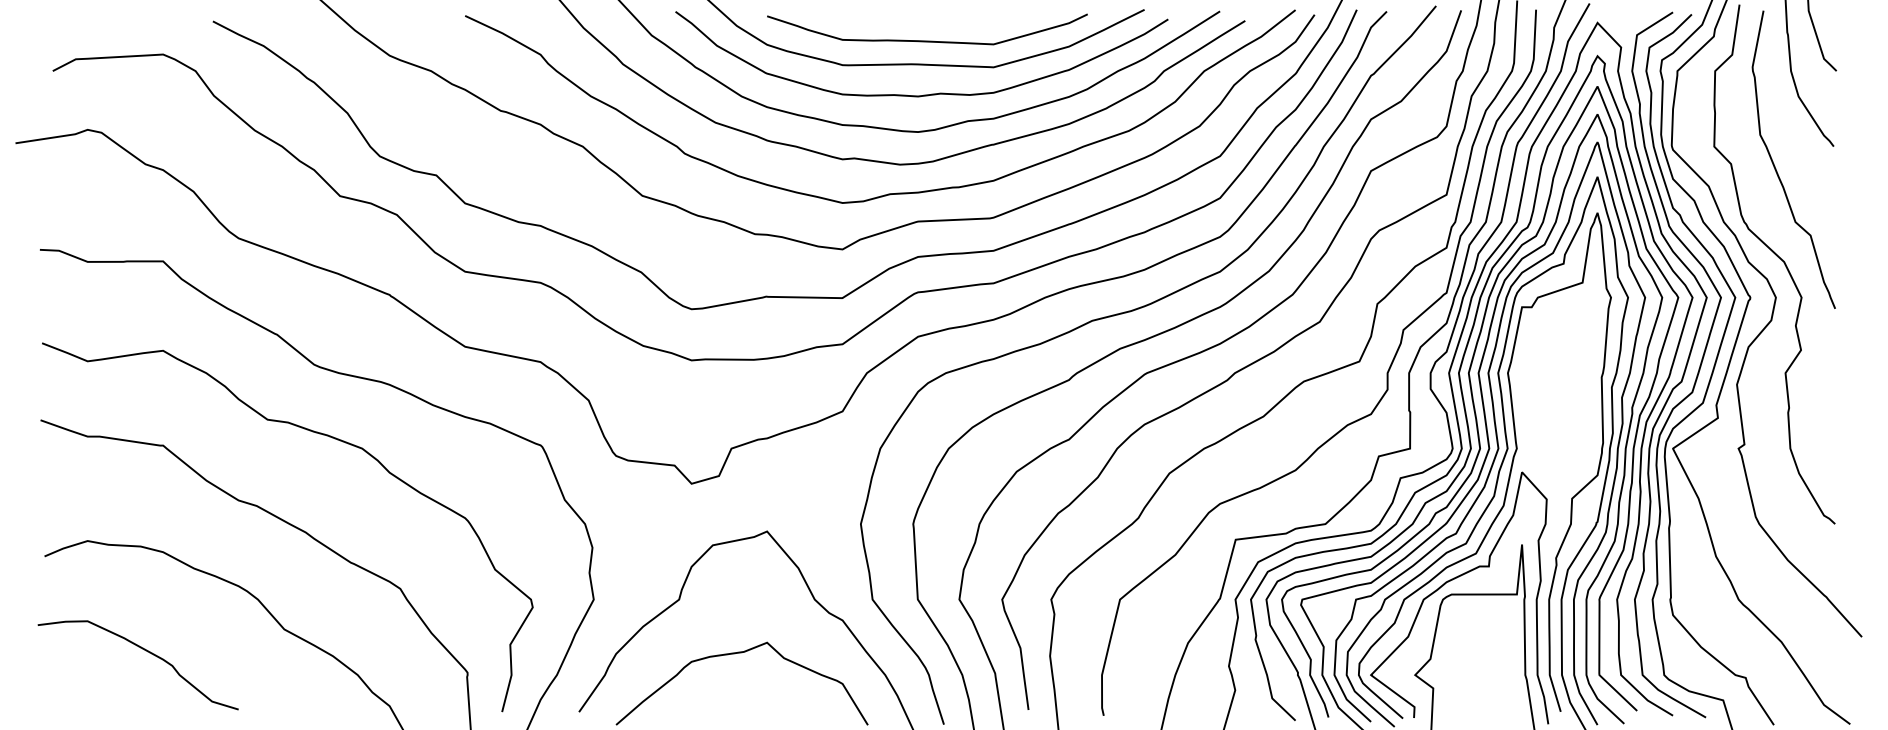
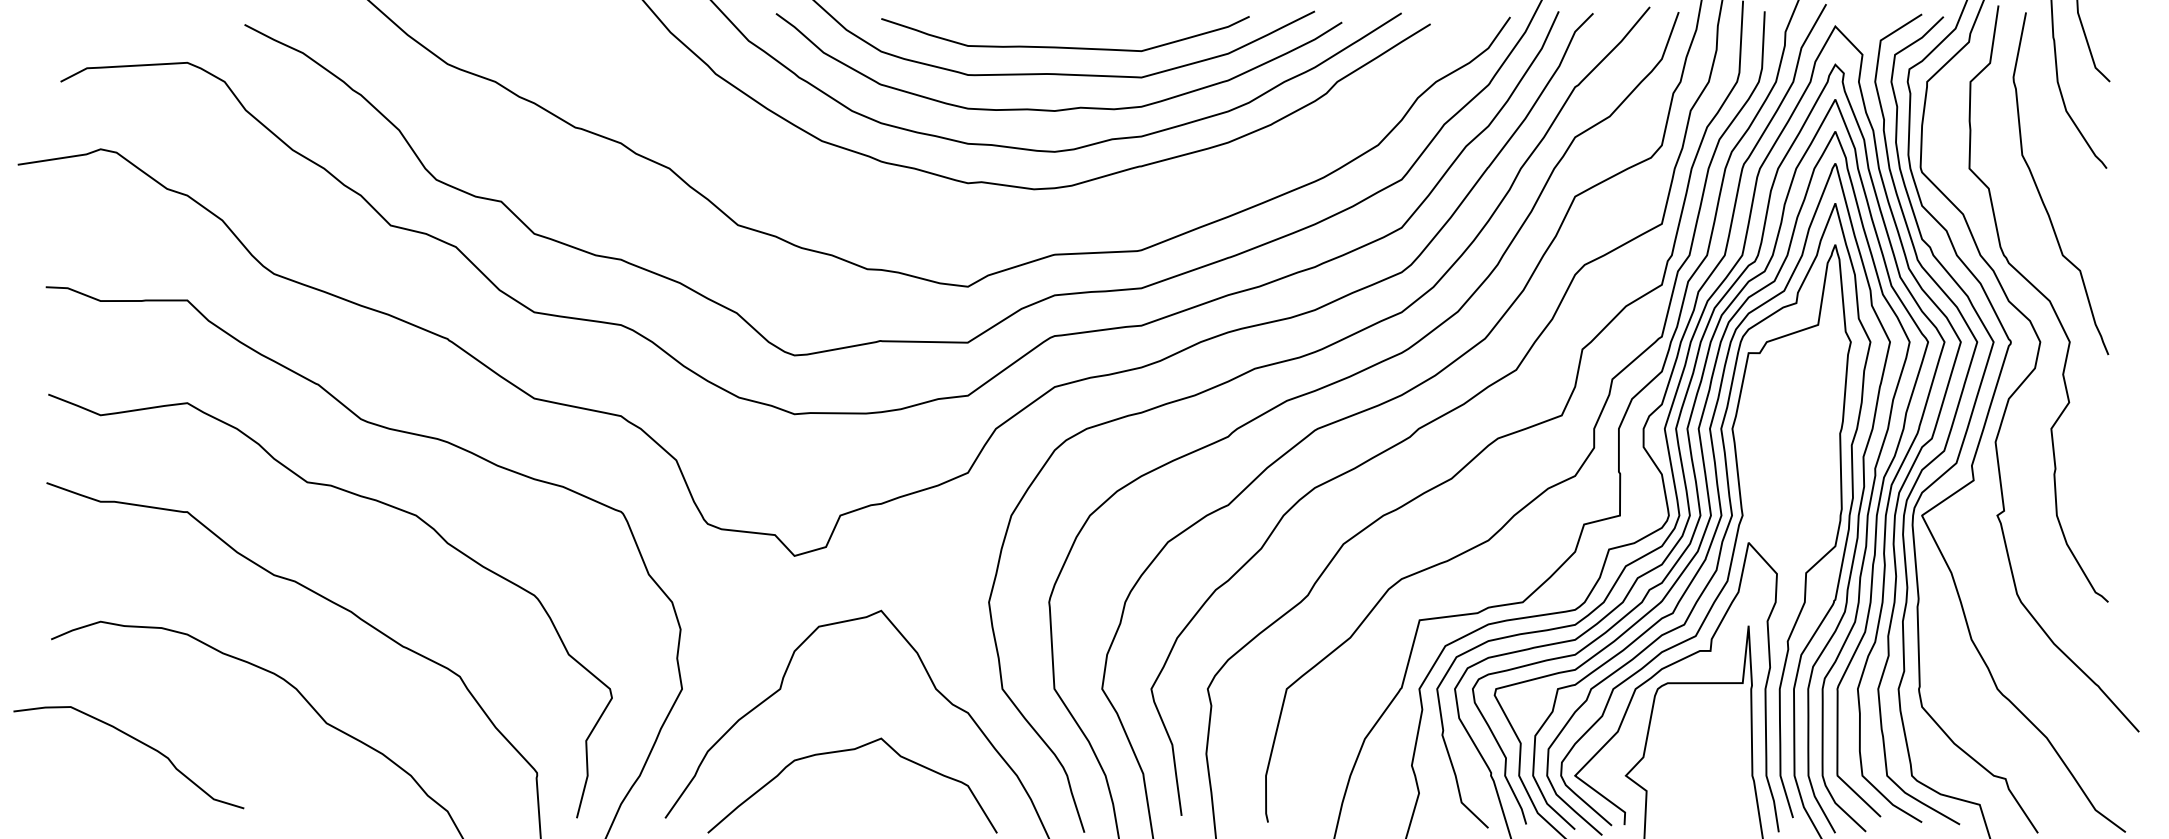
curve: (888, 193) -> (1020, 222), removed
curve: (147, 652) -> (139, 742), moved

